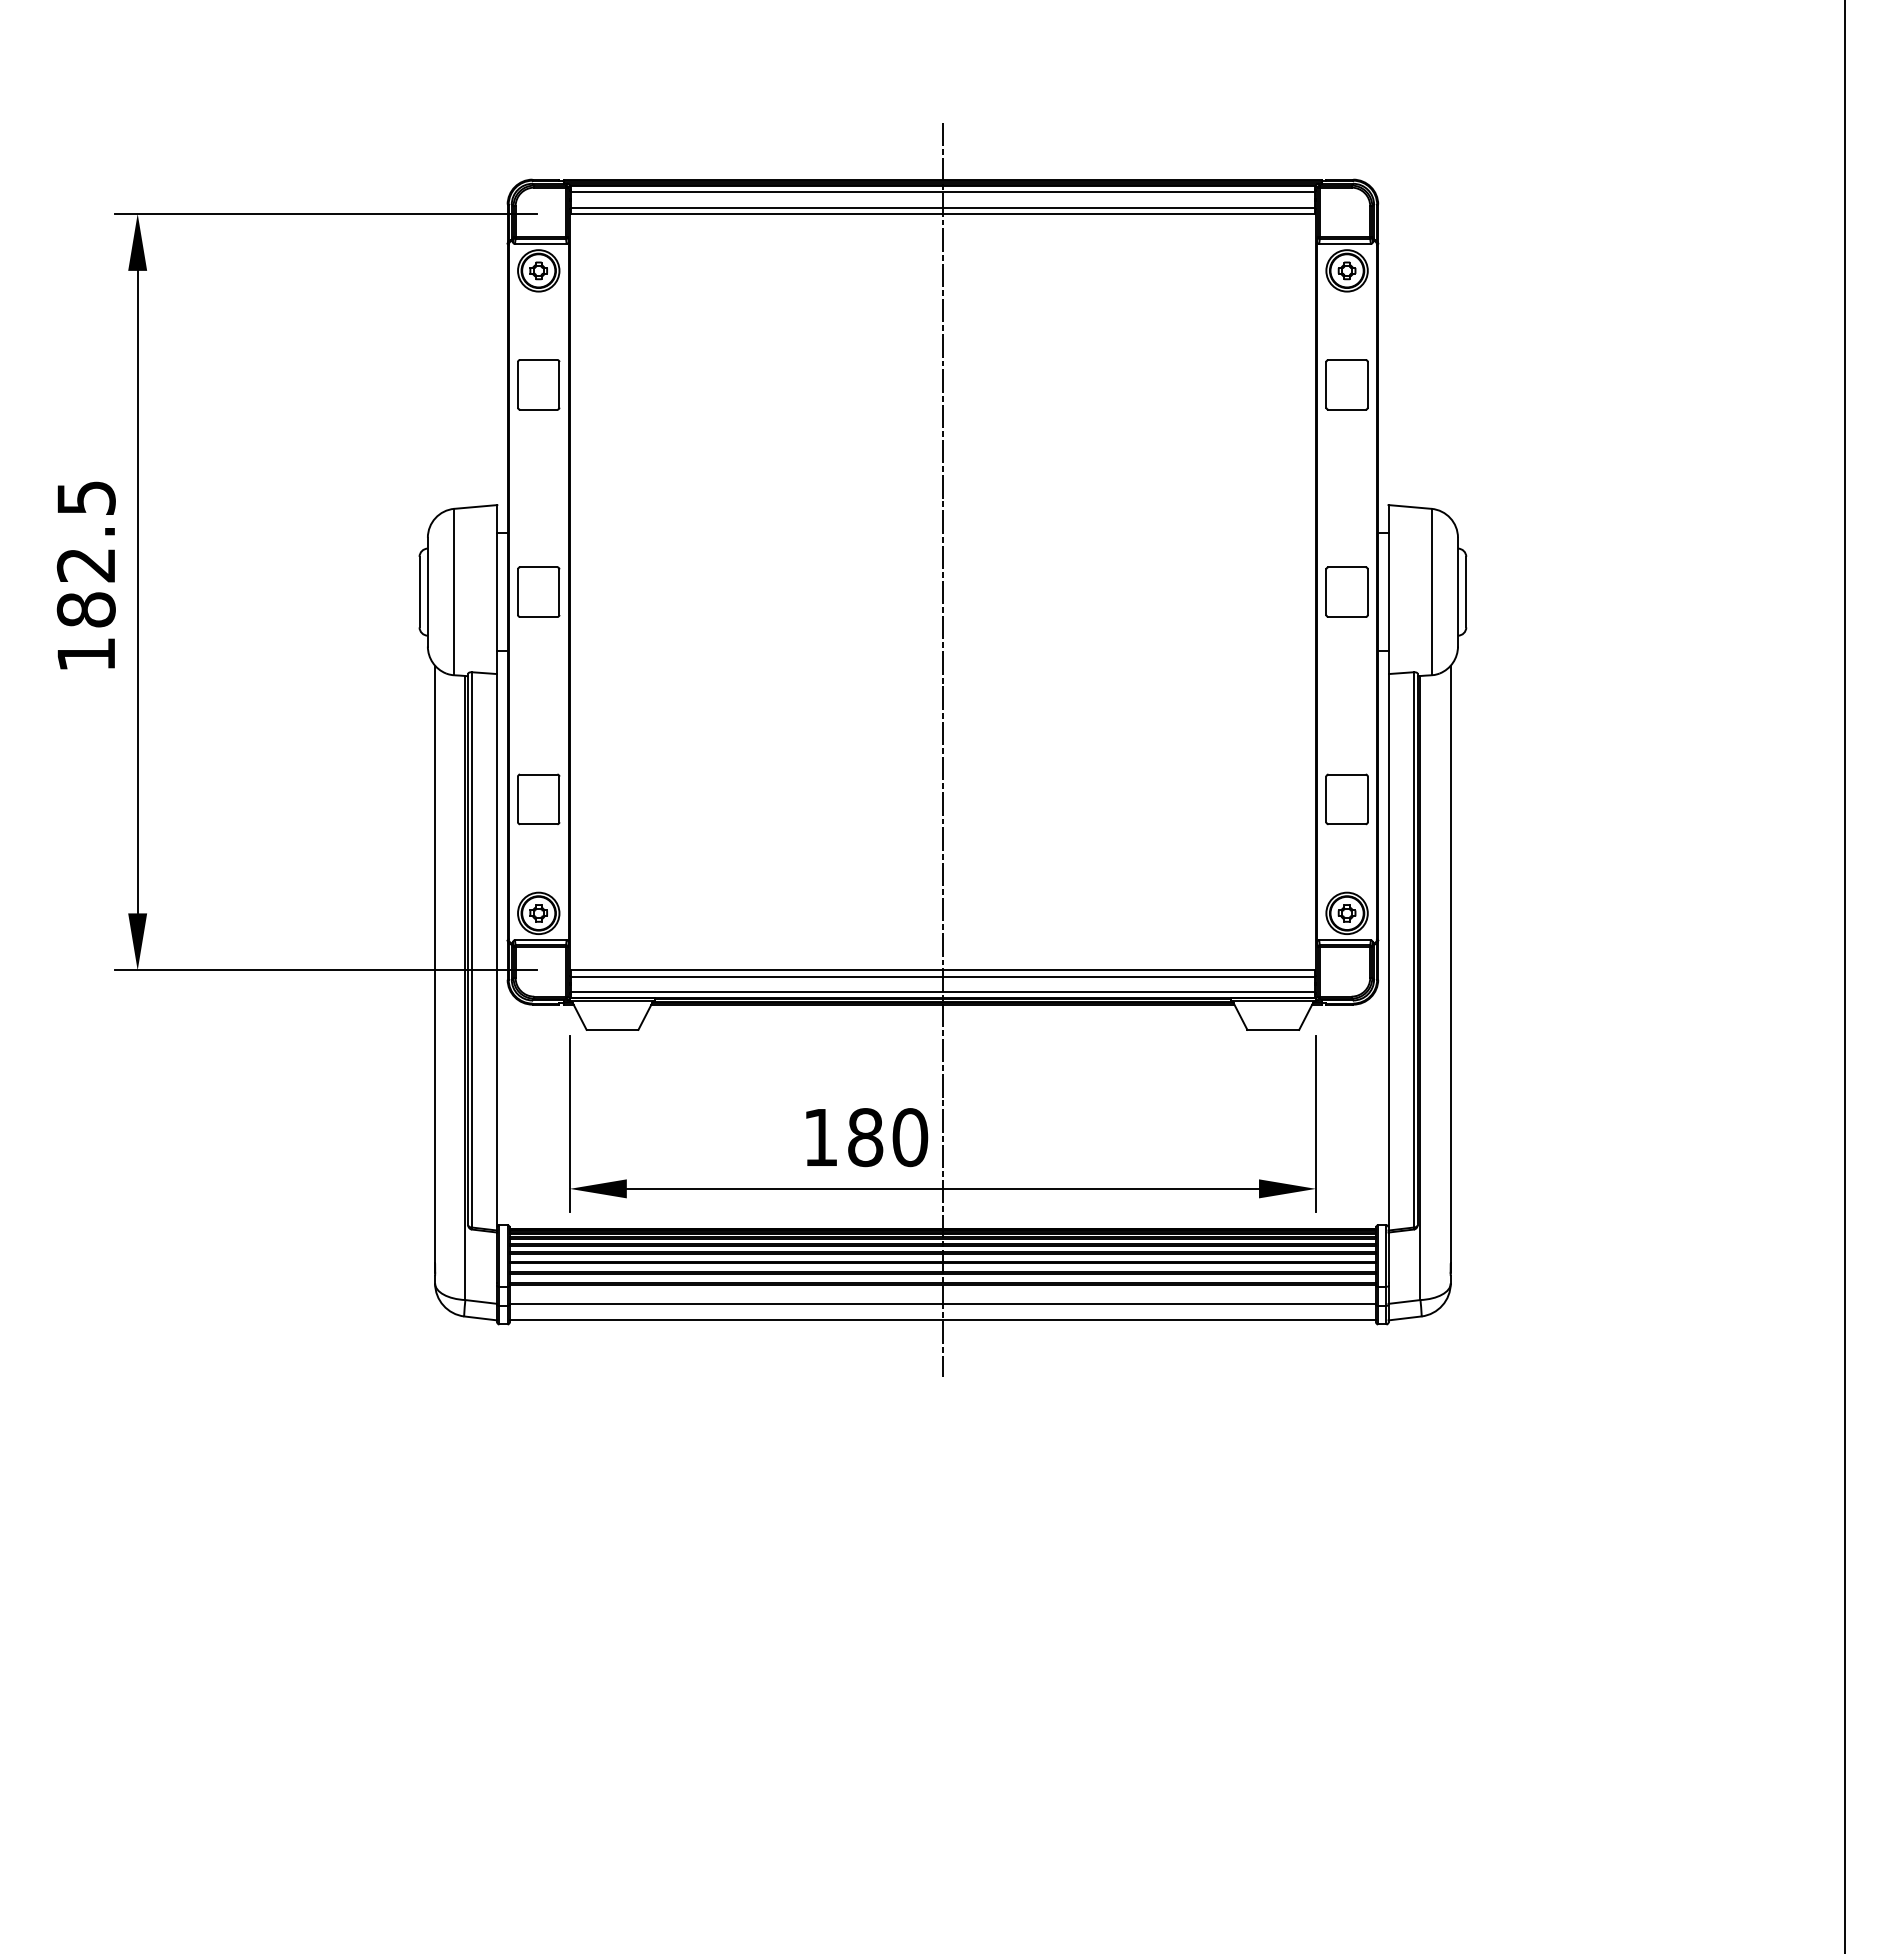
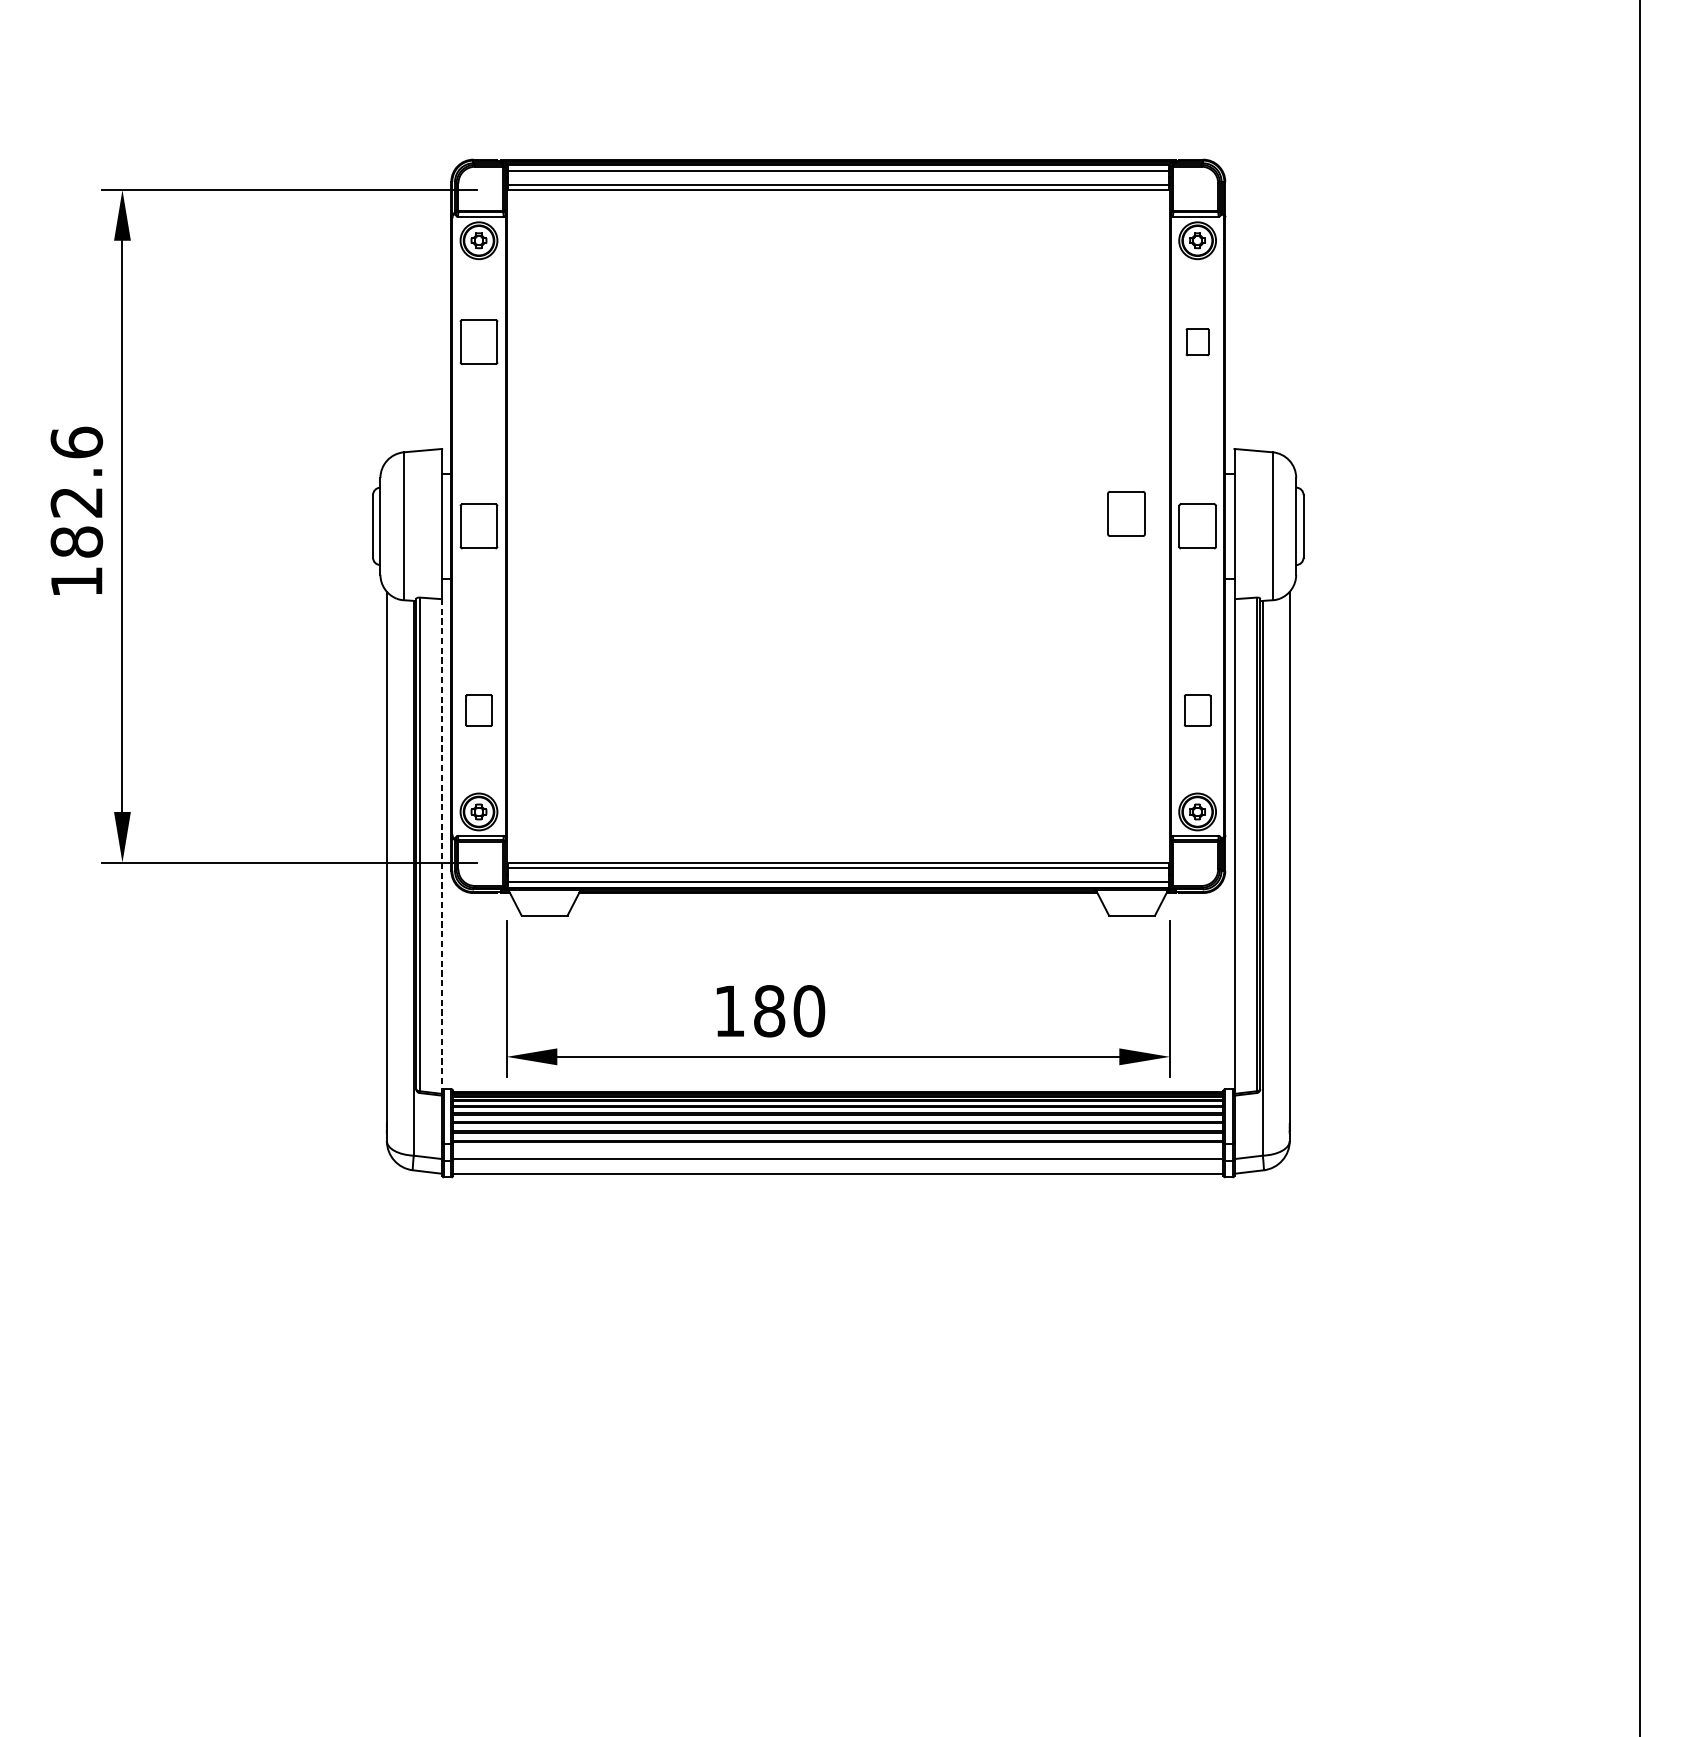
part: (1346, 384) -> (1197, 341), size x0.6
text: (85, 497) -> (76, 442), 182.5 -> 182.6
part: (1266, 577) -> (1125, 513), added
line: (942, 749) -> (837, 666), removed
part: (538, 799) -> (478, 710), size x0.7
part: (1346, 799) -> (1197, 710), size x0.7
line: (497, 951) -> (442, 845), solid -> dashed

